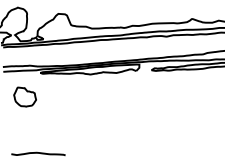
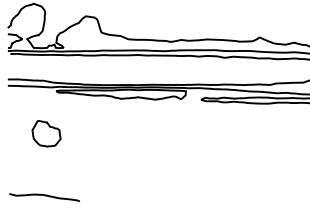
part: (25, 96) -> (46, 133), moved

